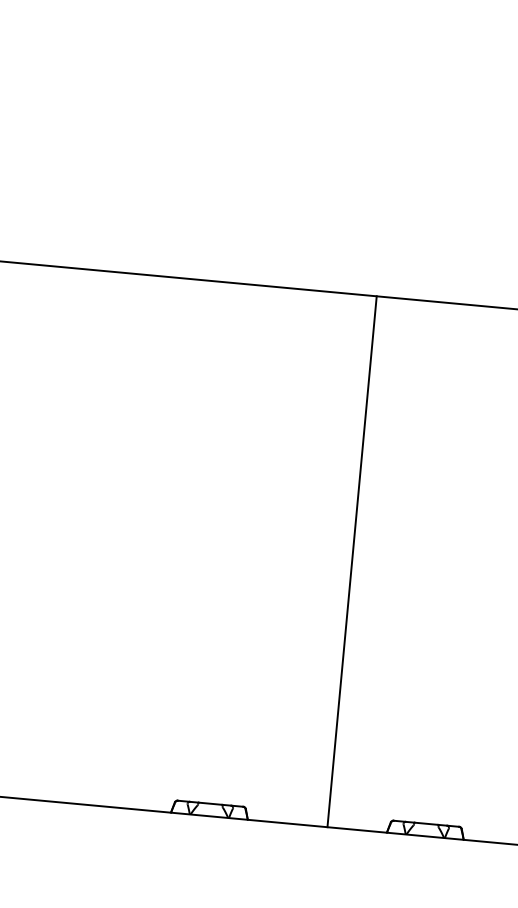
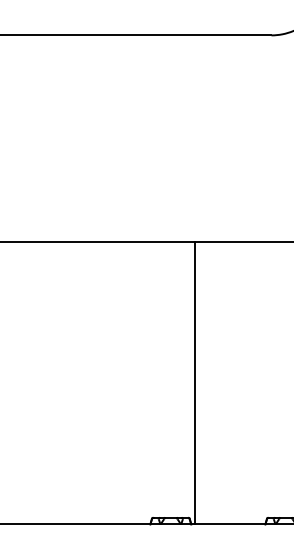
line: (351, 560) -> (194, 382), moved

